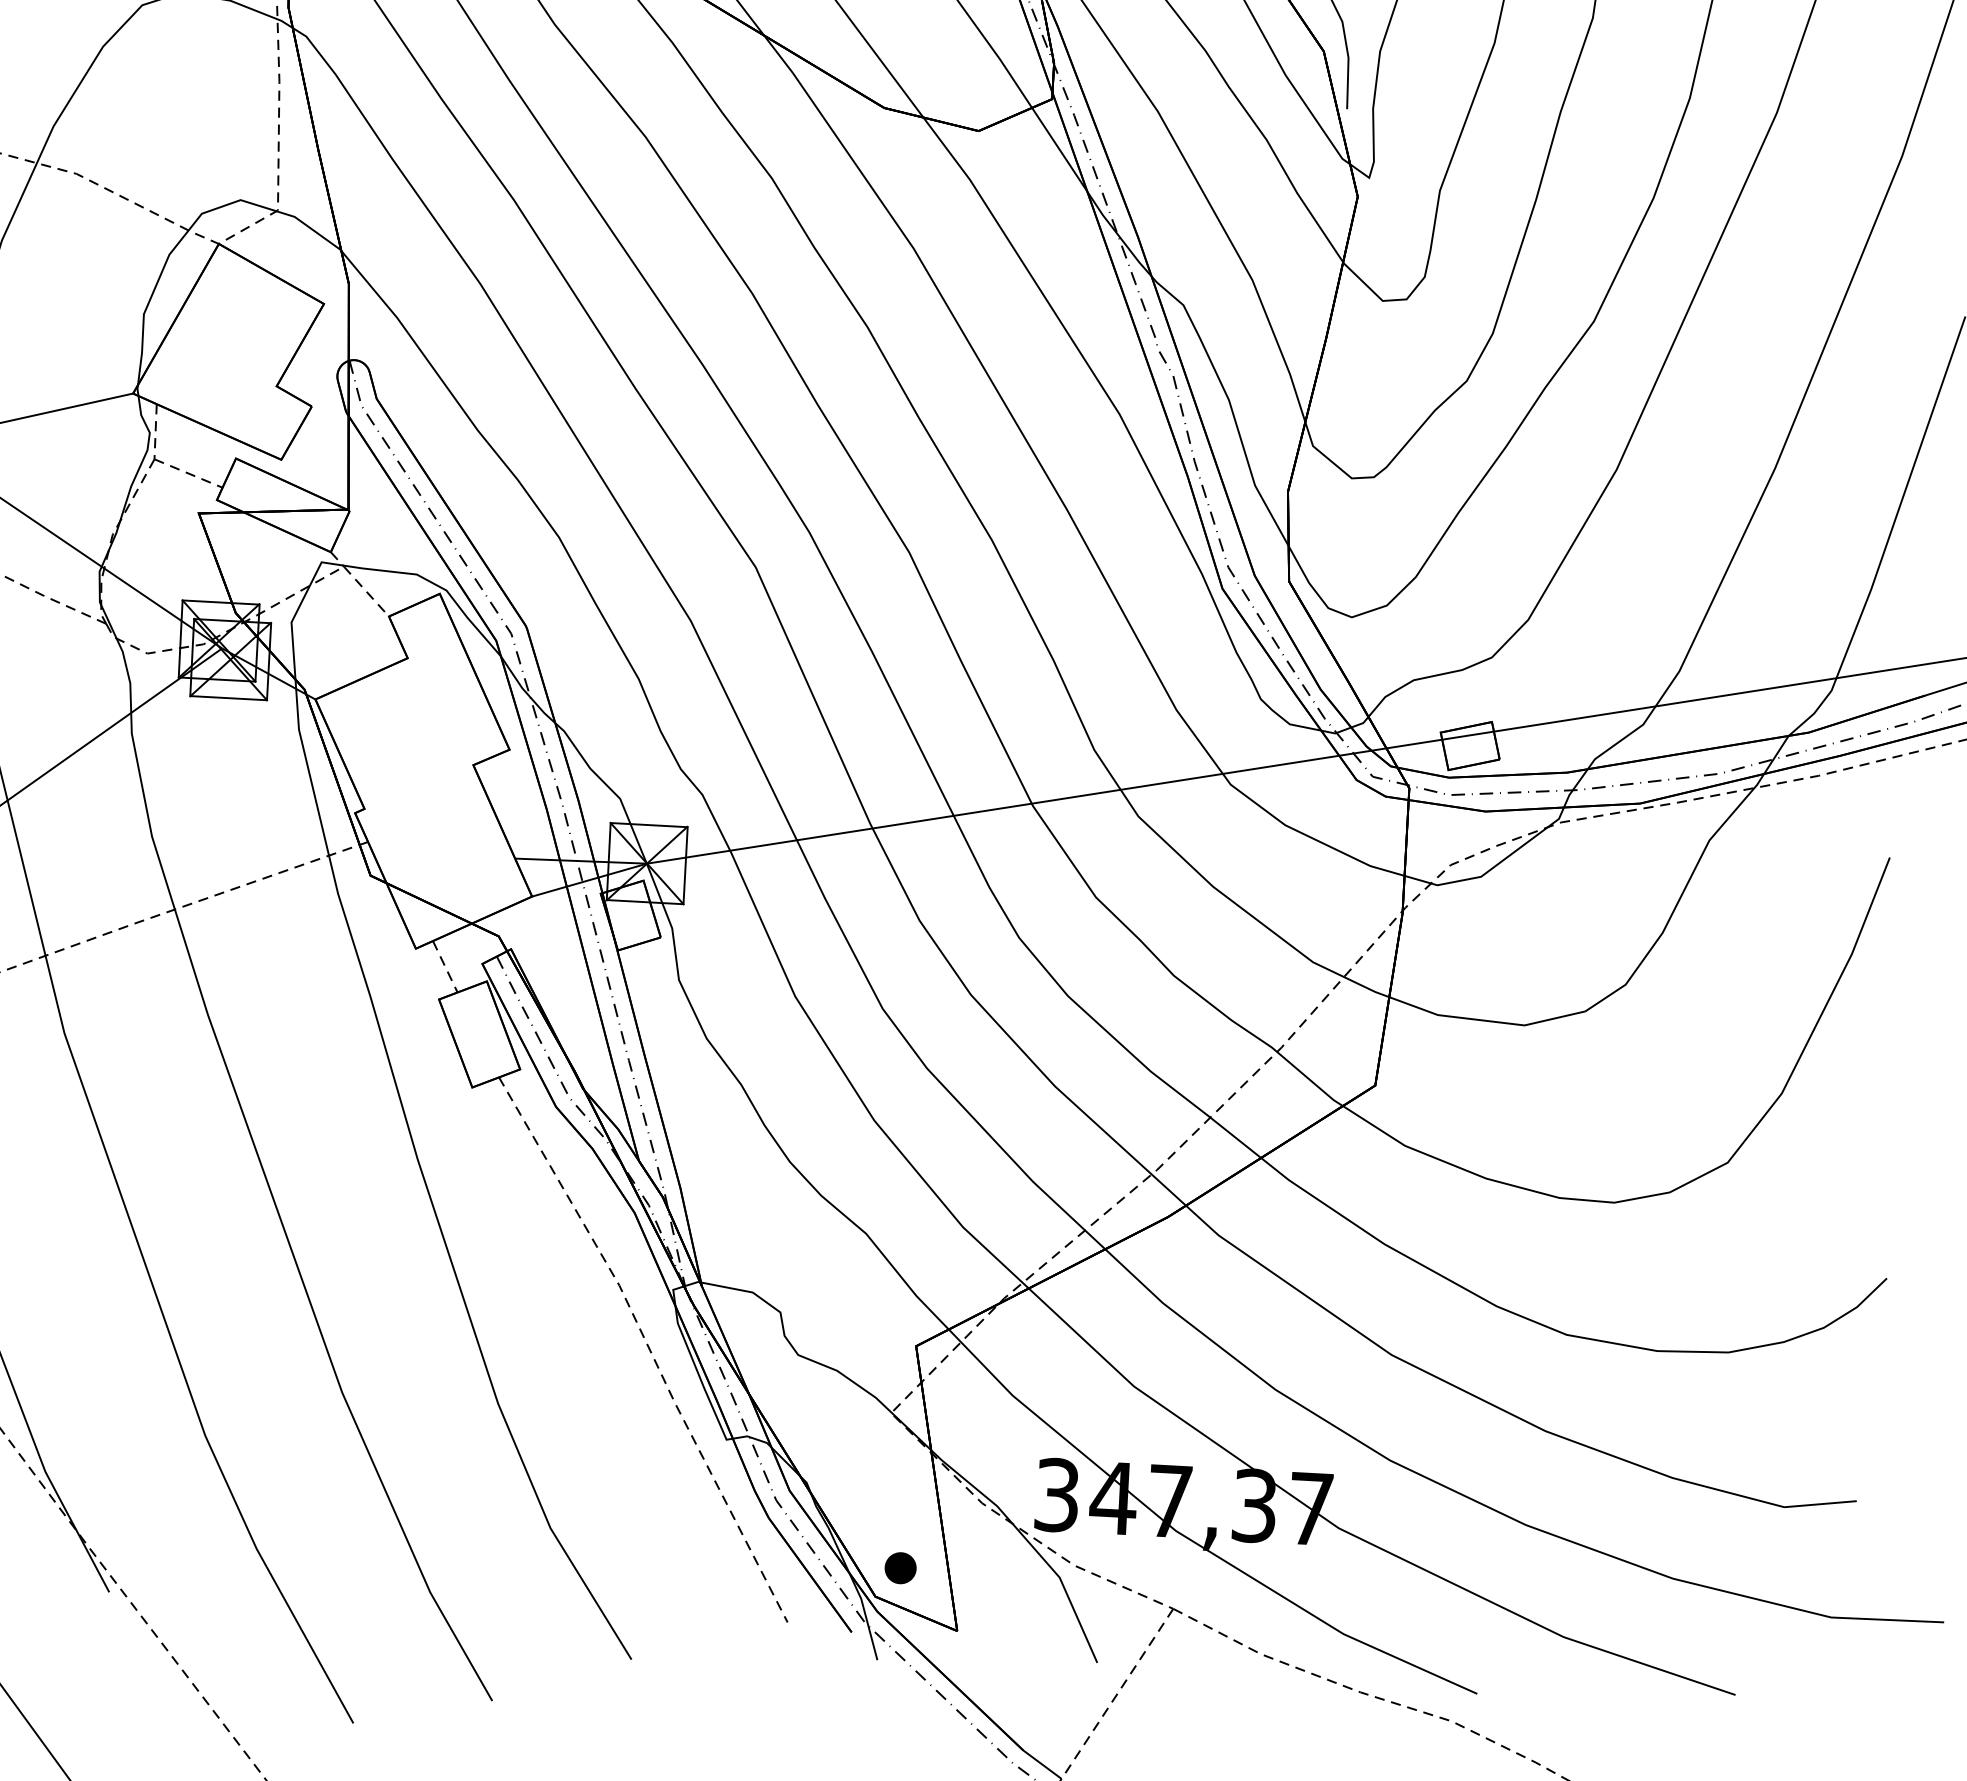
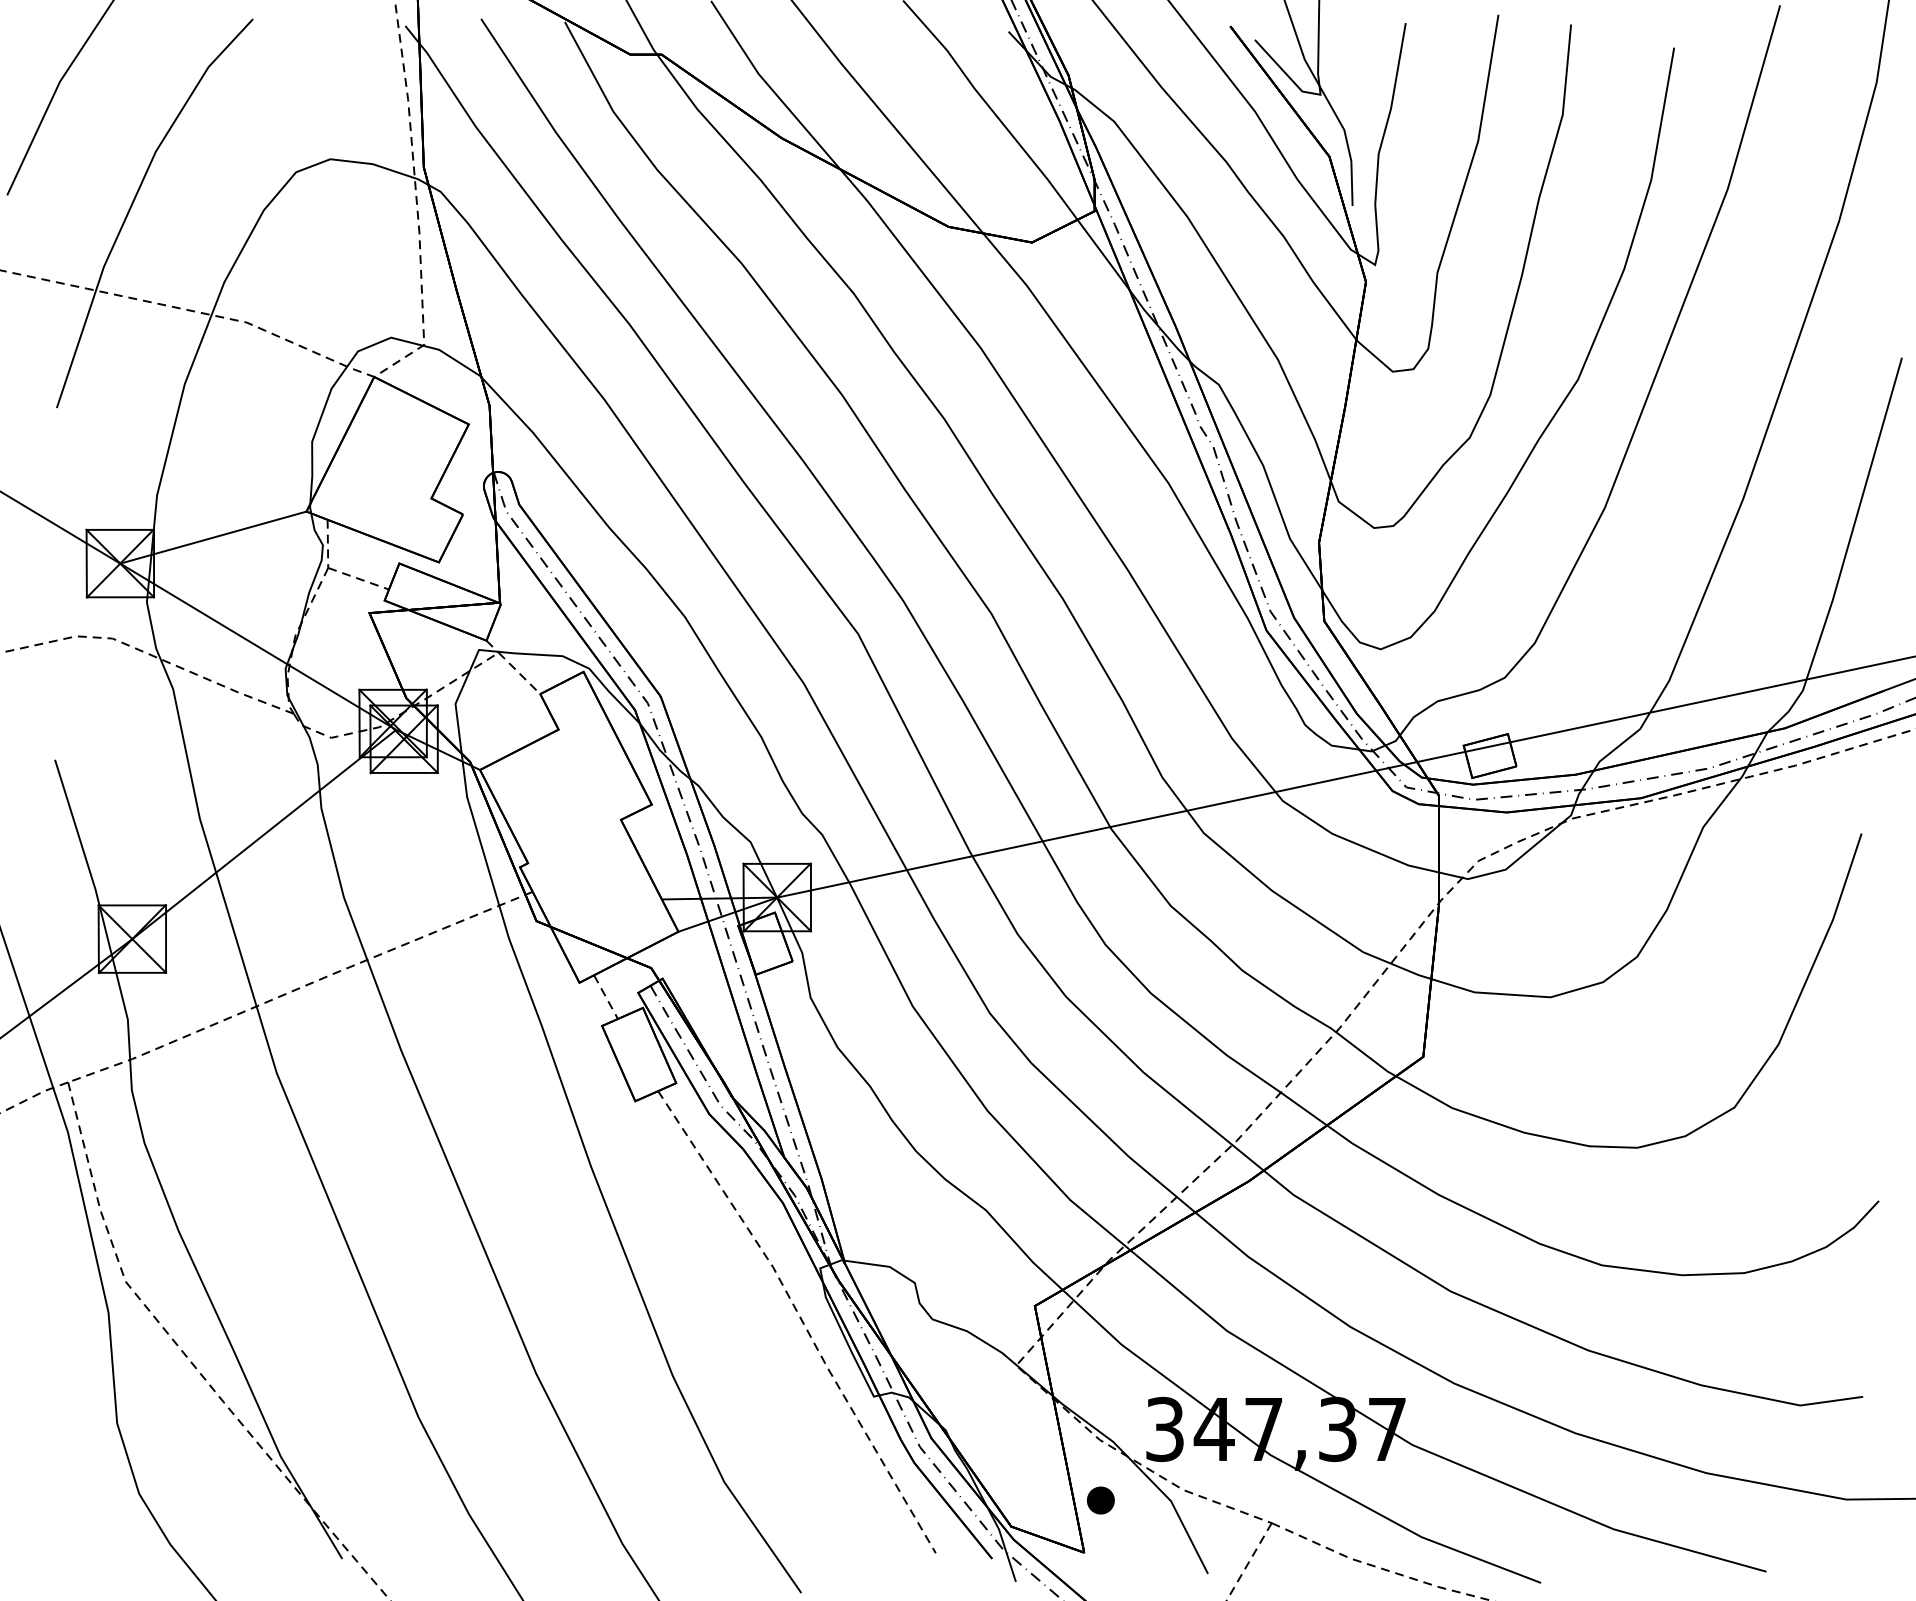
part: (900, 1568) -> (1100, 1500), moved

